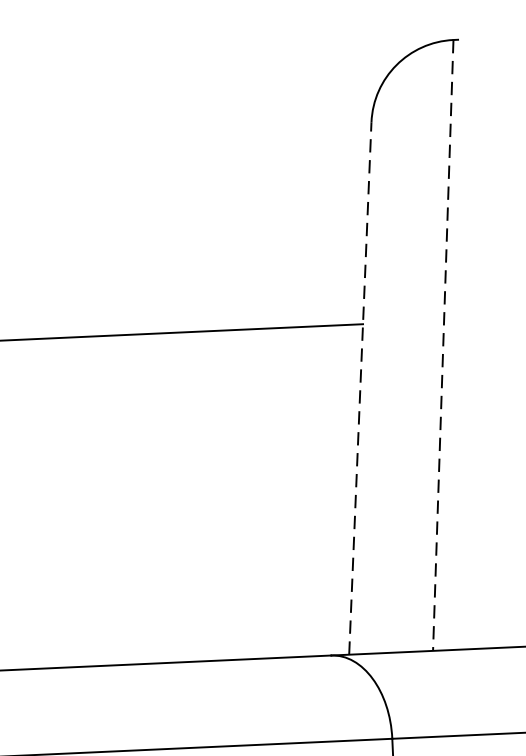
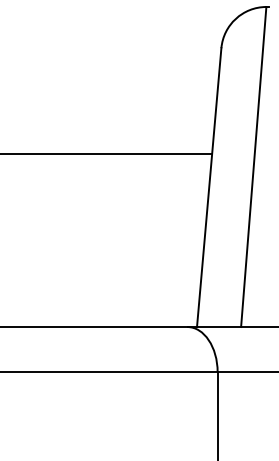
line: (442, 346) -> (253, 167), dashed -> solid
line: (360, 388) -> (209, 187), dashed -> solid

